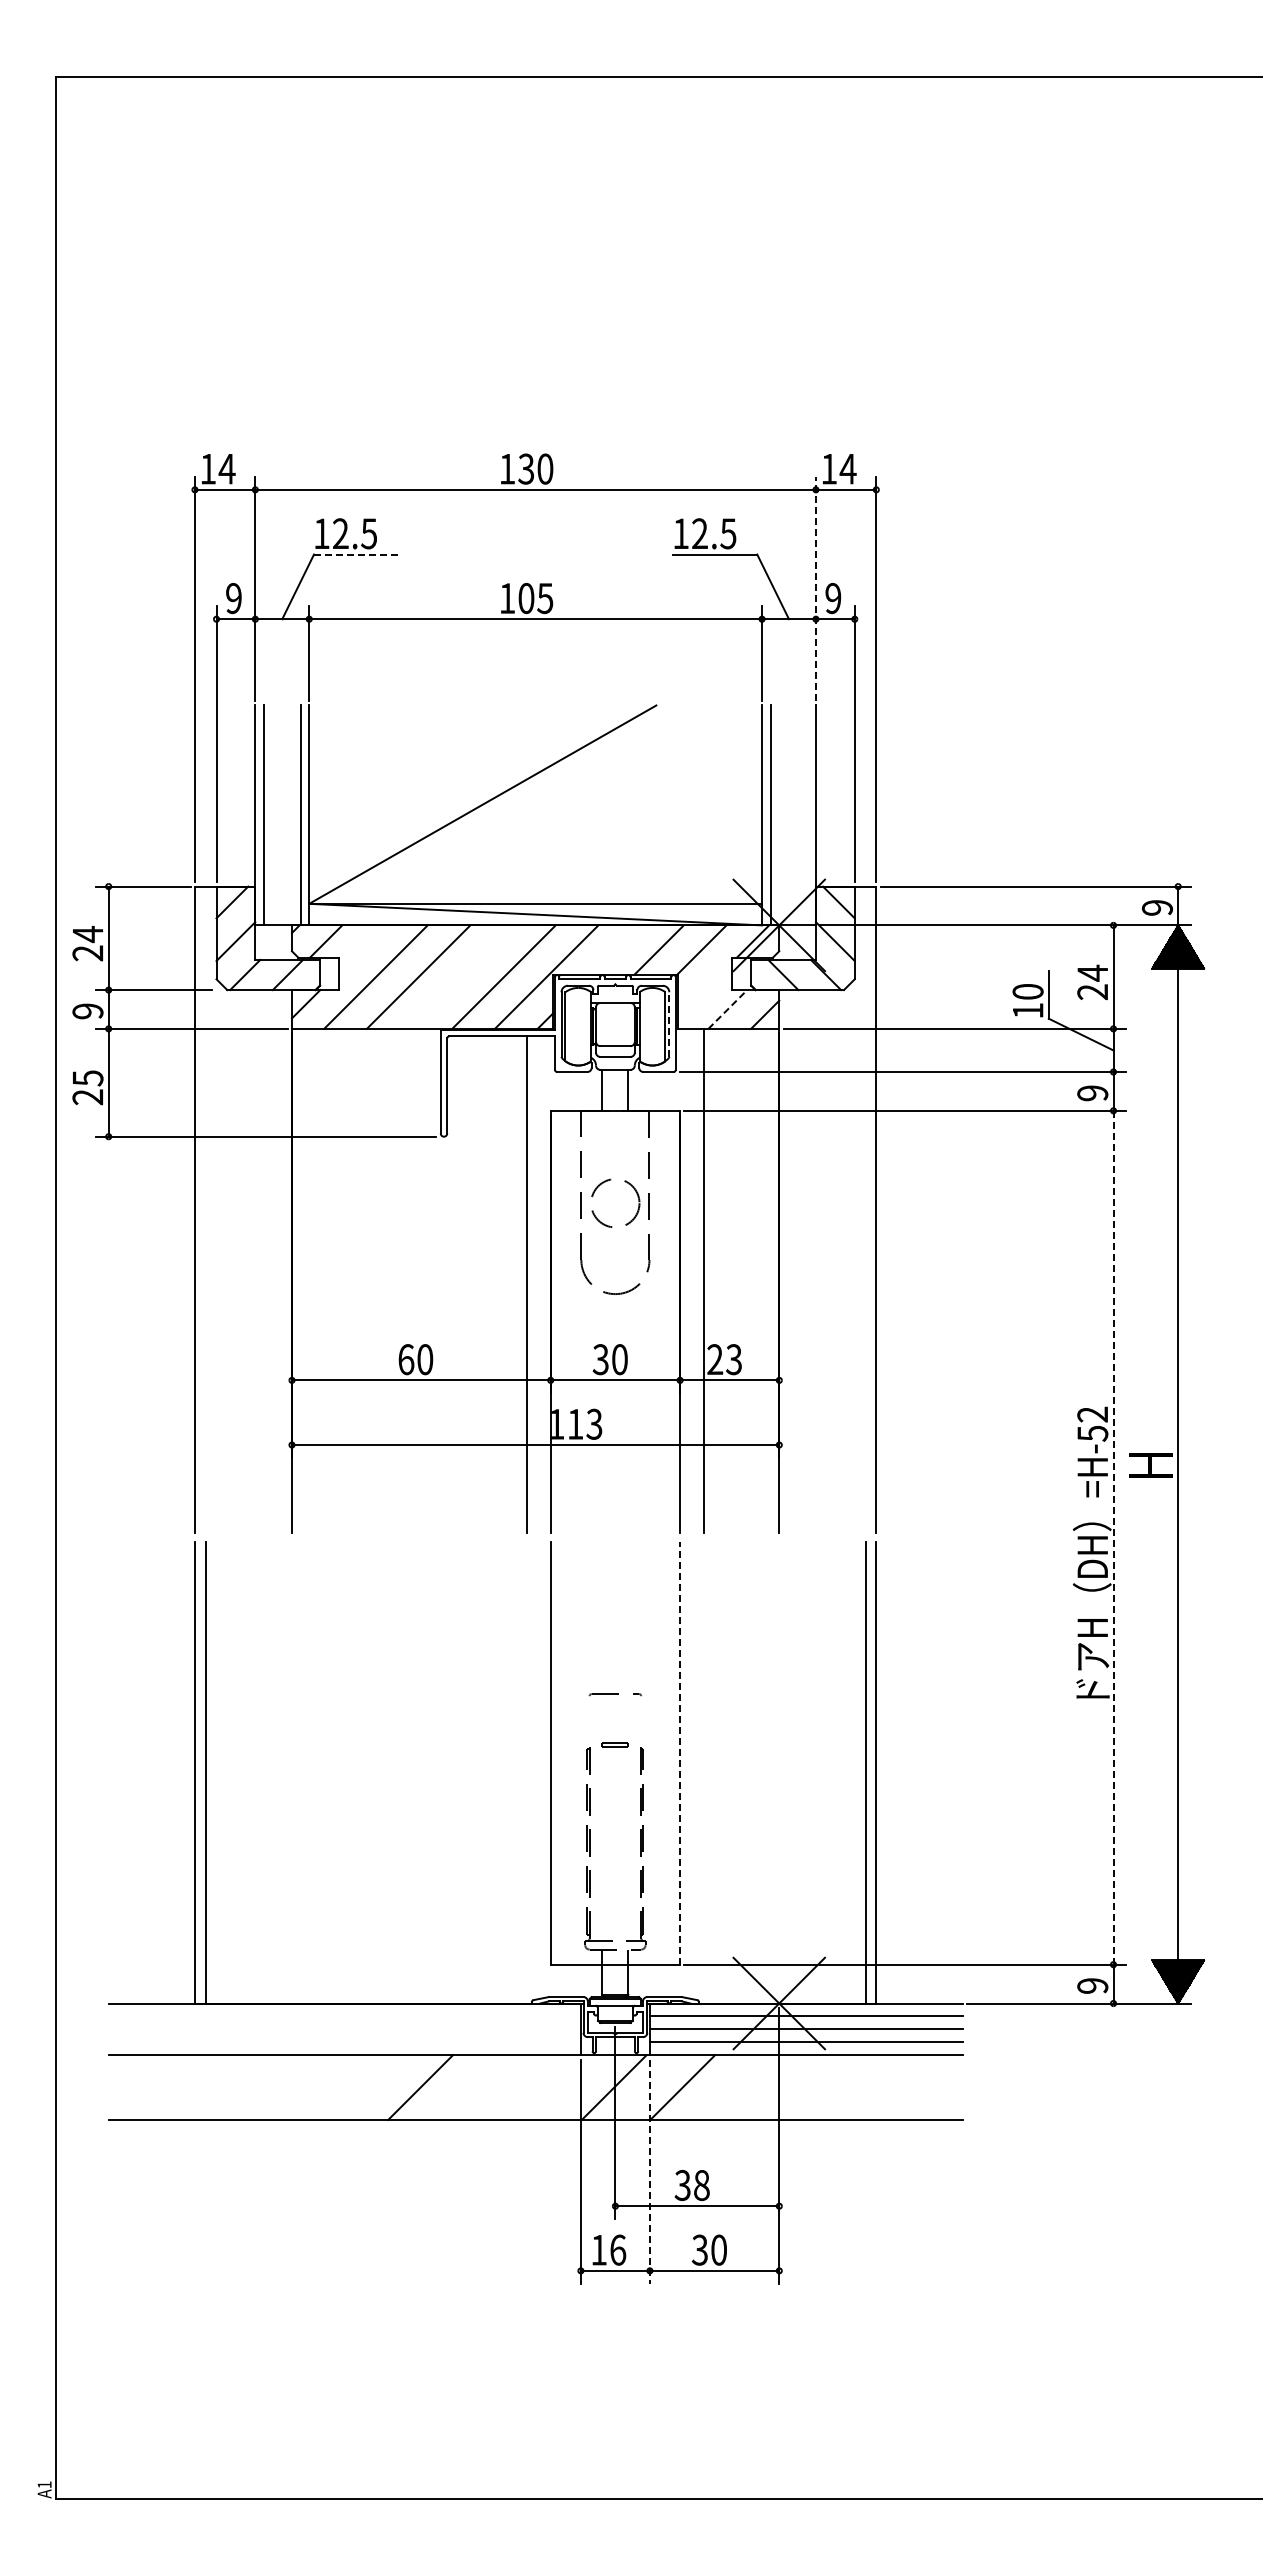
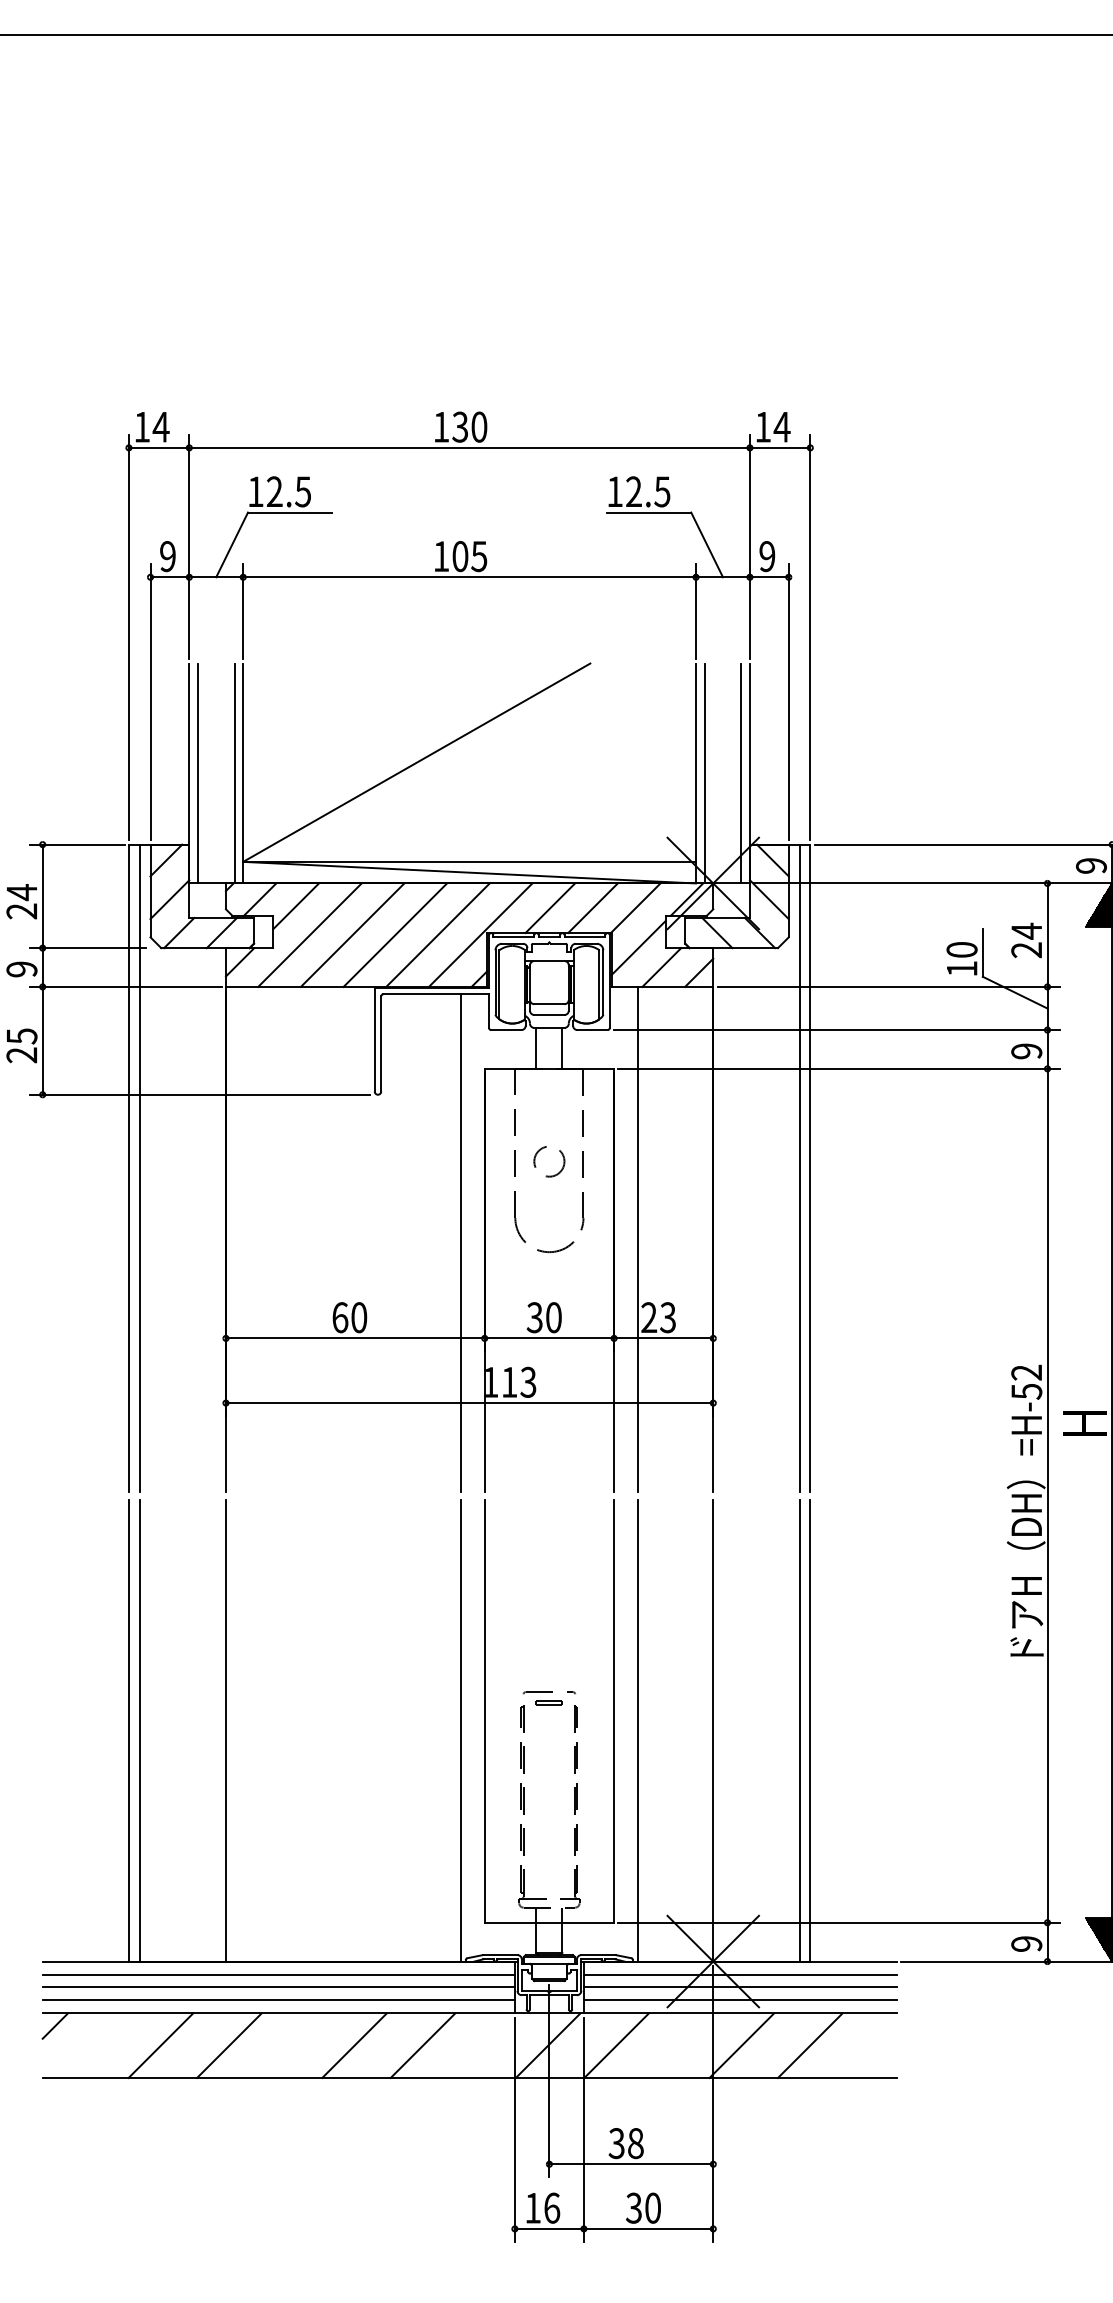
line: (356, 554) -> (290, 512), dashed -> solid
line: (815, 588) -> (749, 546), dashed -> solid
line: (807, 815) -> (741, 773), added
line: (362, 947) -> (296, 905), added
line: (616, 950) -> (550, 908), added
line: (461, 976) -> (395, 934), added
line: (704, 989) -> (638, 947), added
line: (728, 1009) -> (662, 967), dashed -> solid
line: (669, 1024) -> (603, 982), dashed -> solid
circle: (615, 1203) -> (549, 1161), size x0.62
line: (205, 1209) -> (139, 1167), added
line: (865, 1209) -> (799, 1167), added
line: (1113, 1537) -> (1047, 1495), dashed -> solid
part: (615, 1694) -> (549, 1692), moved
line: (680, 1752) -> (614, 1710), dashed -> solid
line: (291, 1772) -> (225, 1730), added
line: (527, 1772) -> (461, 1730), added
line: (703, 1772) -> (637, 1730), added
line: (779, 1772) -> (713, 1730), added
line: (344, 2016) -> (278, 1974), added
line: (344, 2029) -> (278, 1987), added
line: (344, 2042) -> (278, 2000), added
line: (121, 2067) -> (55, 2025), added
line: (226, 2087) -> (160, 2045), added
line: (295, 2087) -> (229, 2045), added
line: (488, 2087) -> (422, 2045), added
line: (807, 2087) -> (741, 2045), added
line: (875, 2087) -> (809, 2045), added
line: (649, 2172) -> (583, 2130), dashed -> solid

